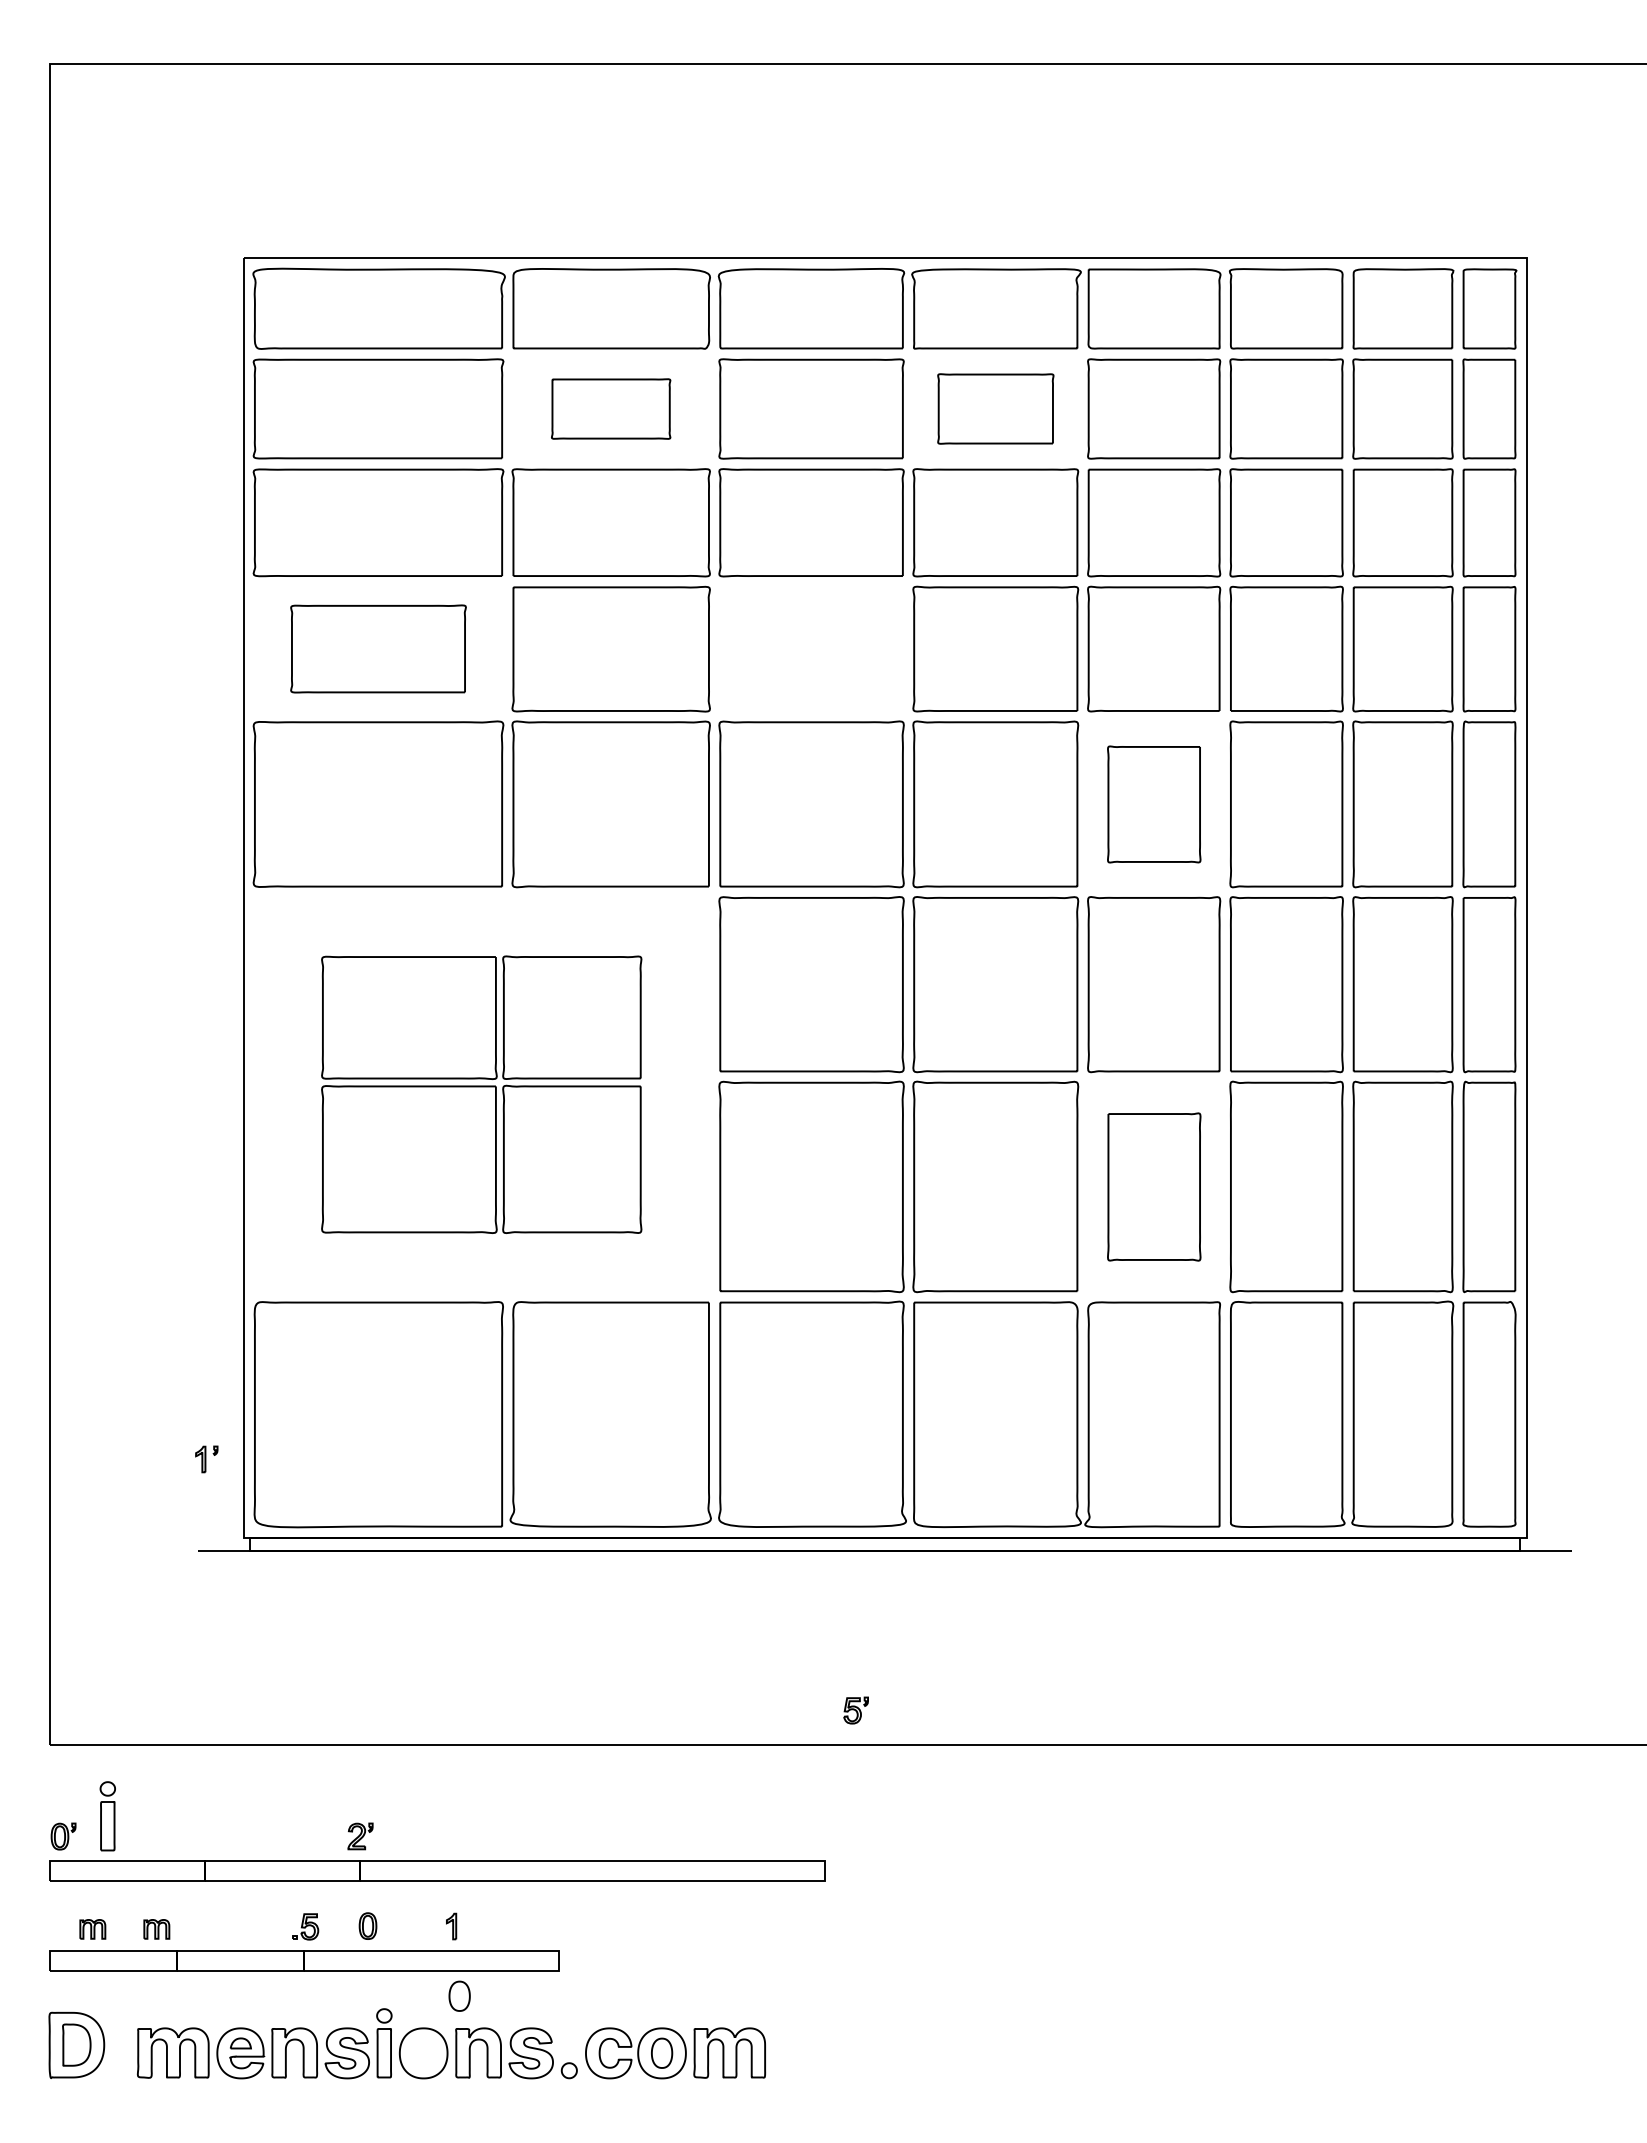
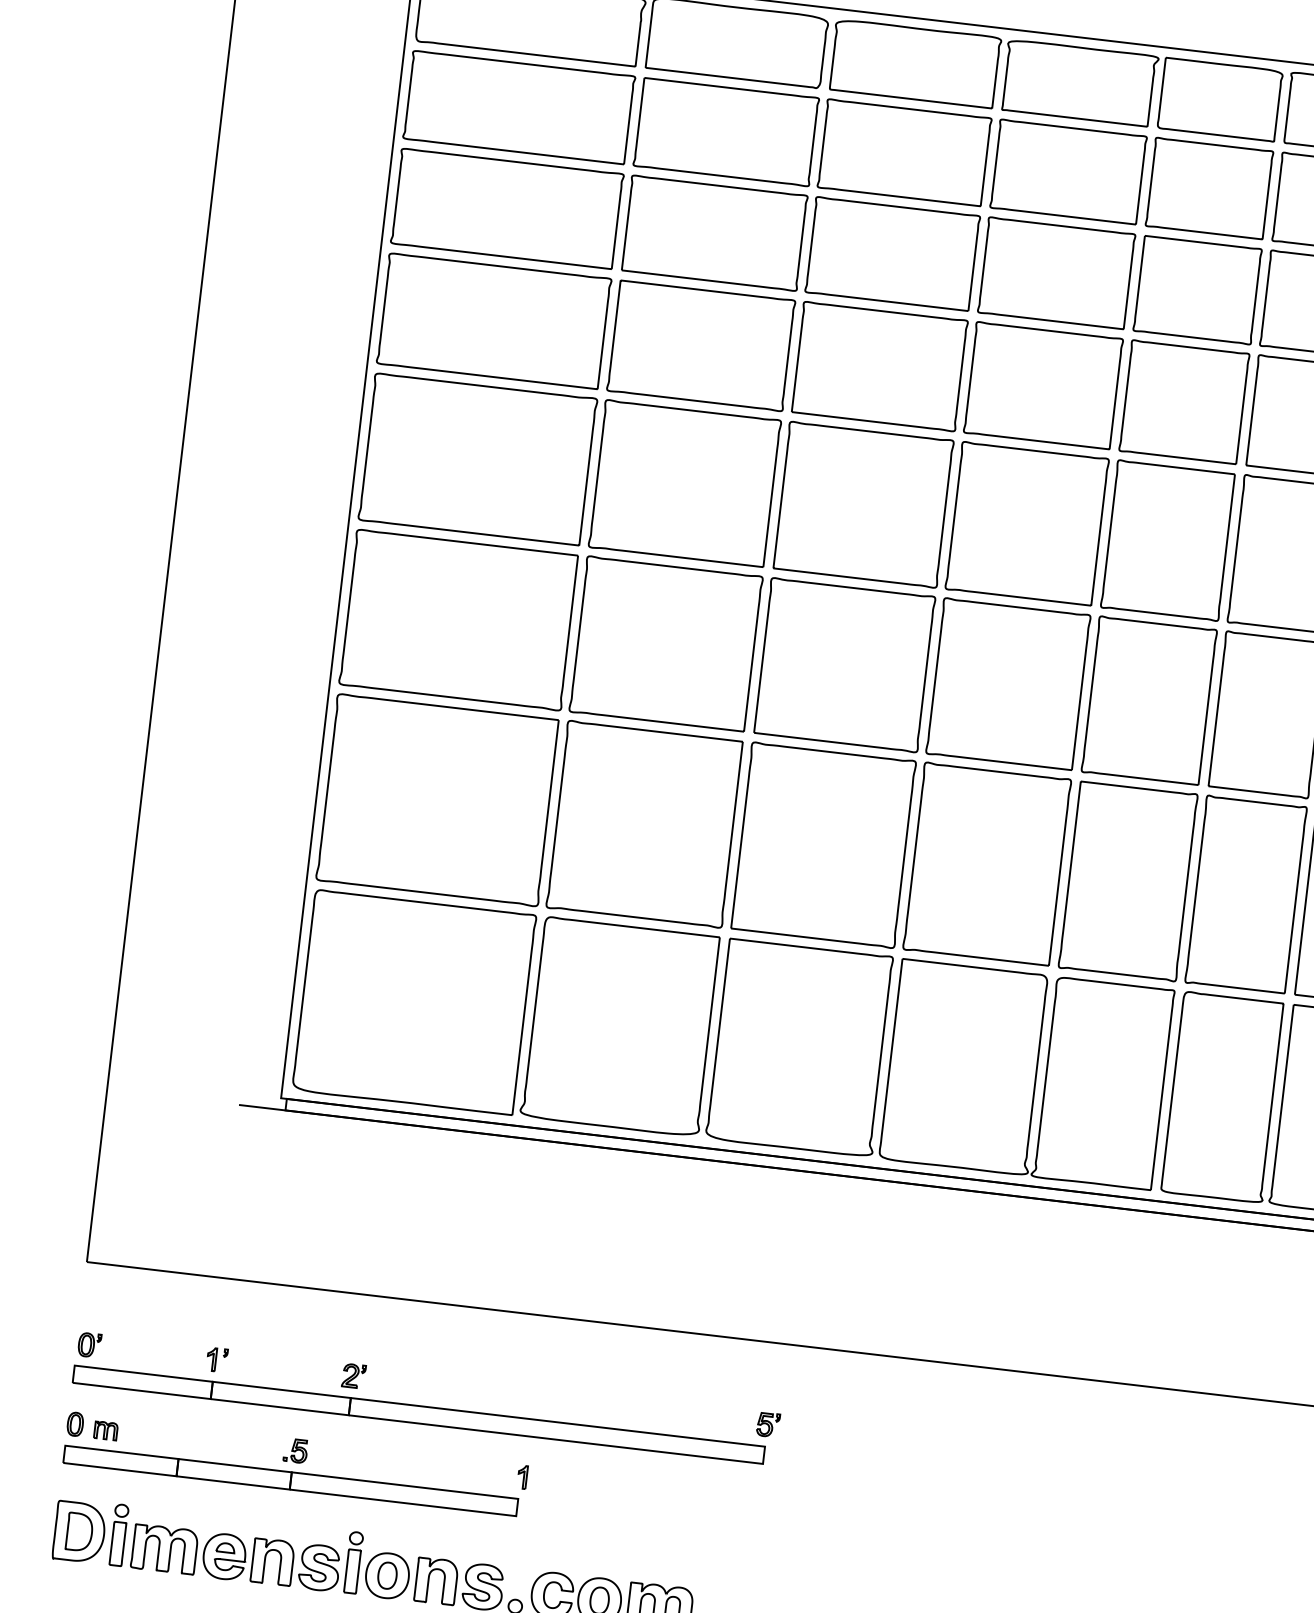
part: (610, 408) -> (725, 131), size x1.67
part: (995, 408) -> (1068, 171), size x1.43
part: (378, 648) -> (494, 320), size x1.43
part: (811, 648) -> (879, 366), added
part: (1154, 804) -> (1168, 540), size x1.43
part: (481, 1094) -> (539, 728), size x1.43
part: (1154, 1186) -> (1128, 880), size x1.43
part: (206, 1459) -> (216, 1360), moved
part: (855, 1710) -> (767, 1424), moved
part: (107, 1816) -> (118, 1535), moved
part: (367, 1925) -> (74, 1423), moved
part: (451, 1926) -> (522, 1477), moved
part: (156, 1929) -> (162, 1437), removed
part: (459, 1995) -> (387, 1574), moved

